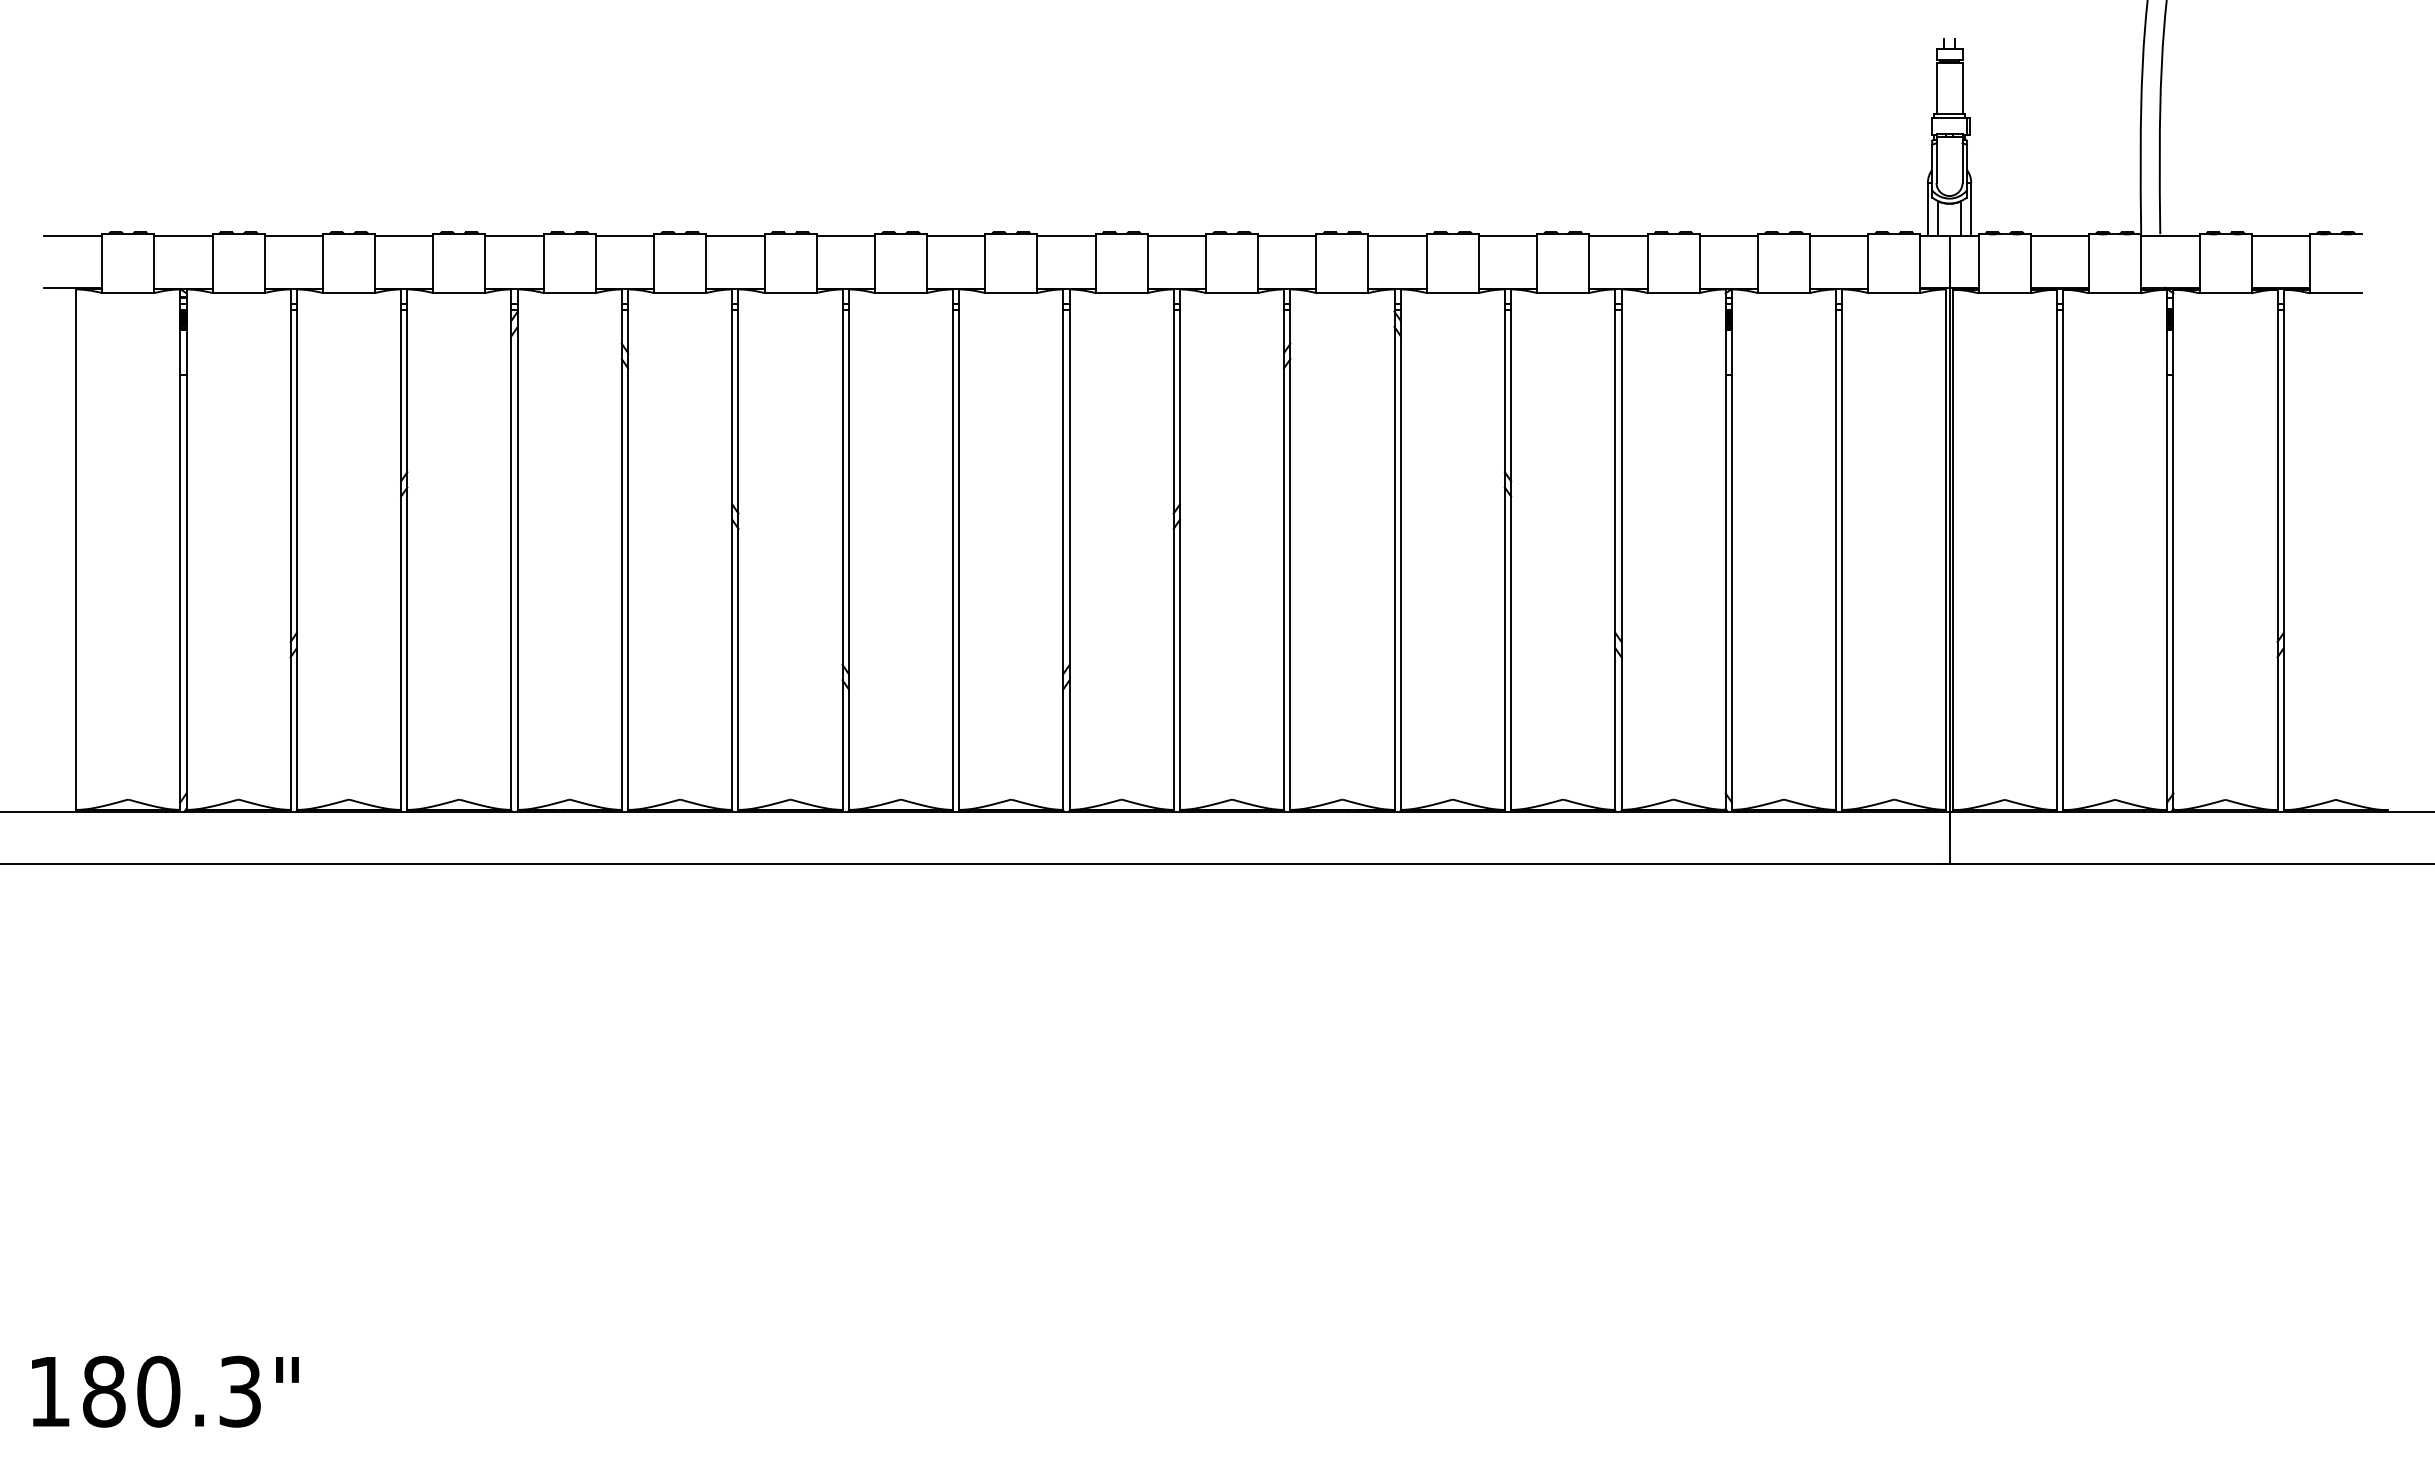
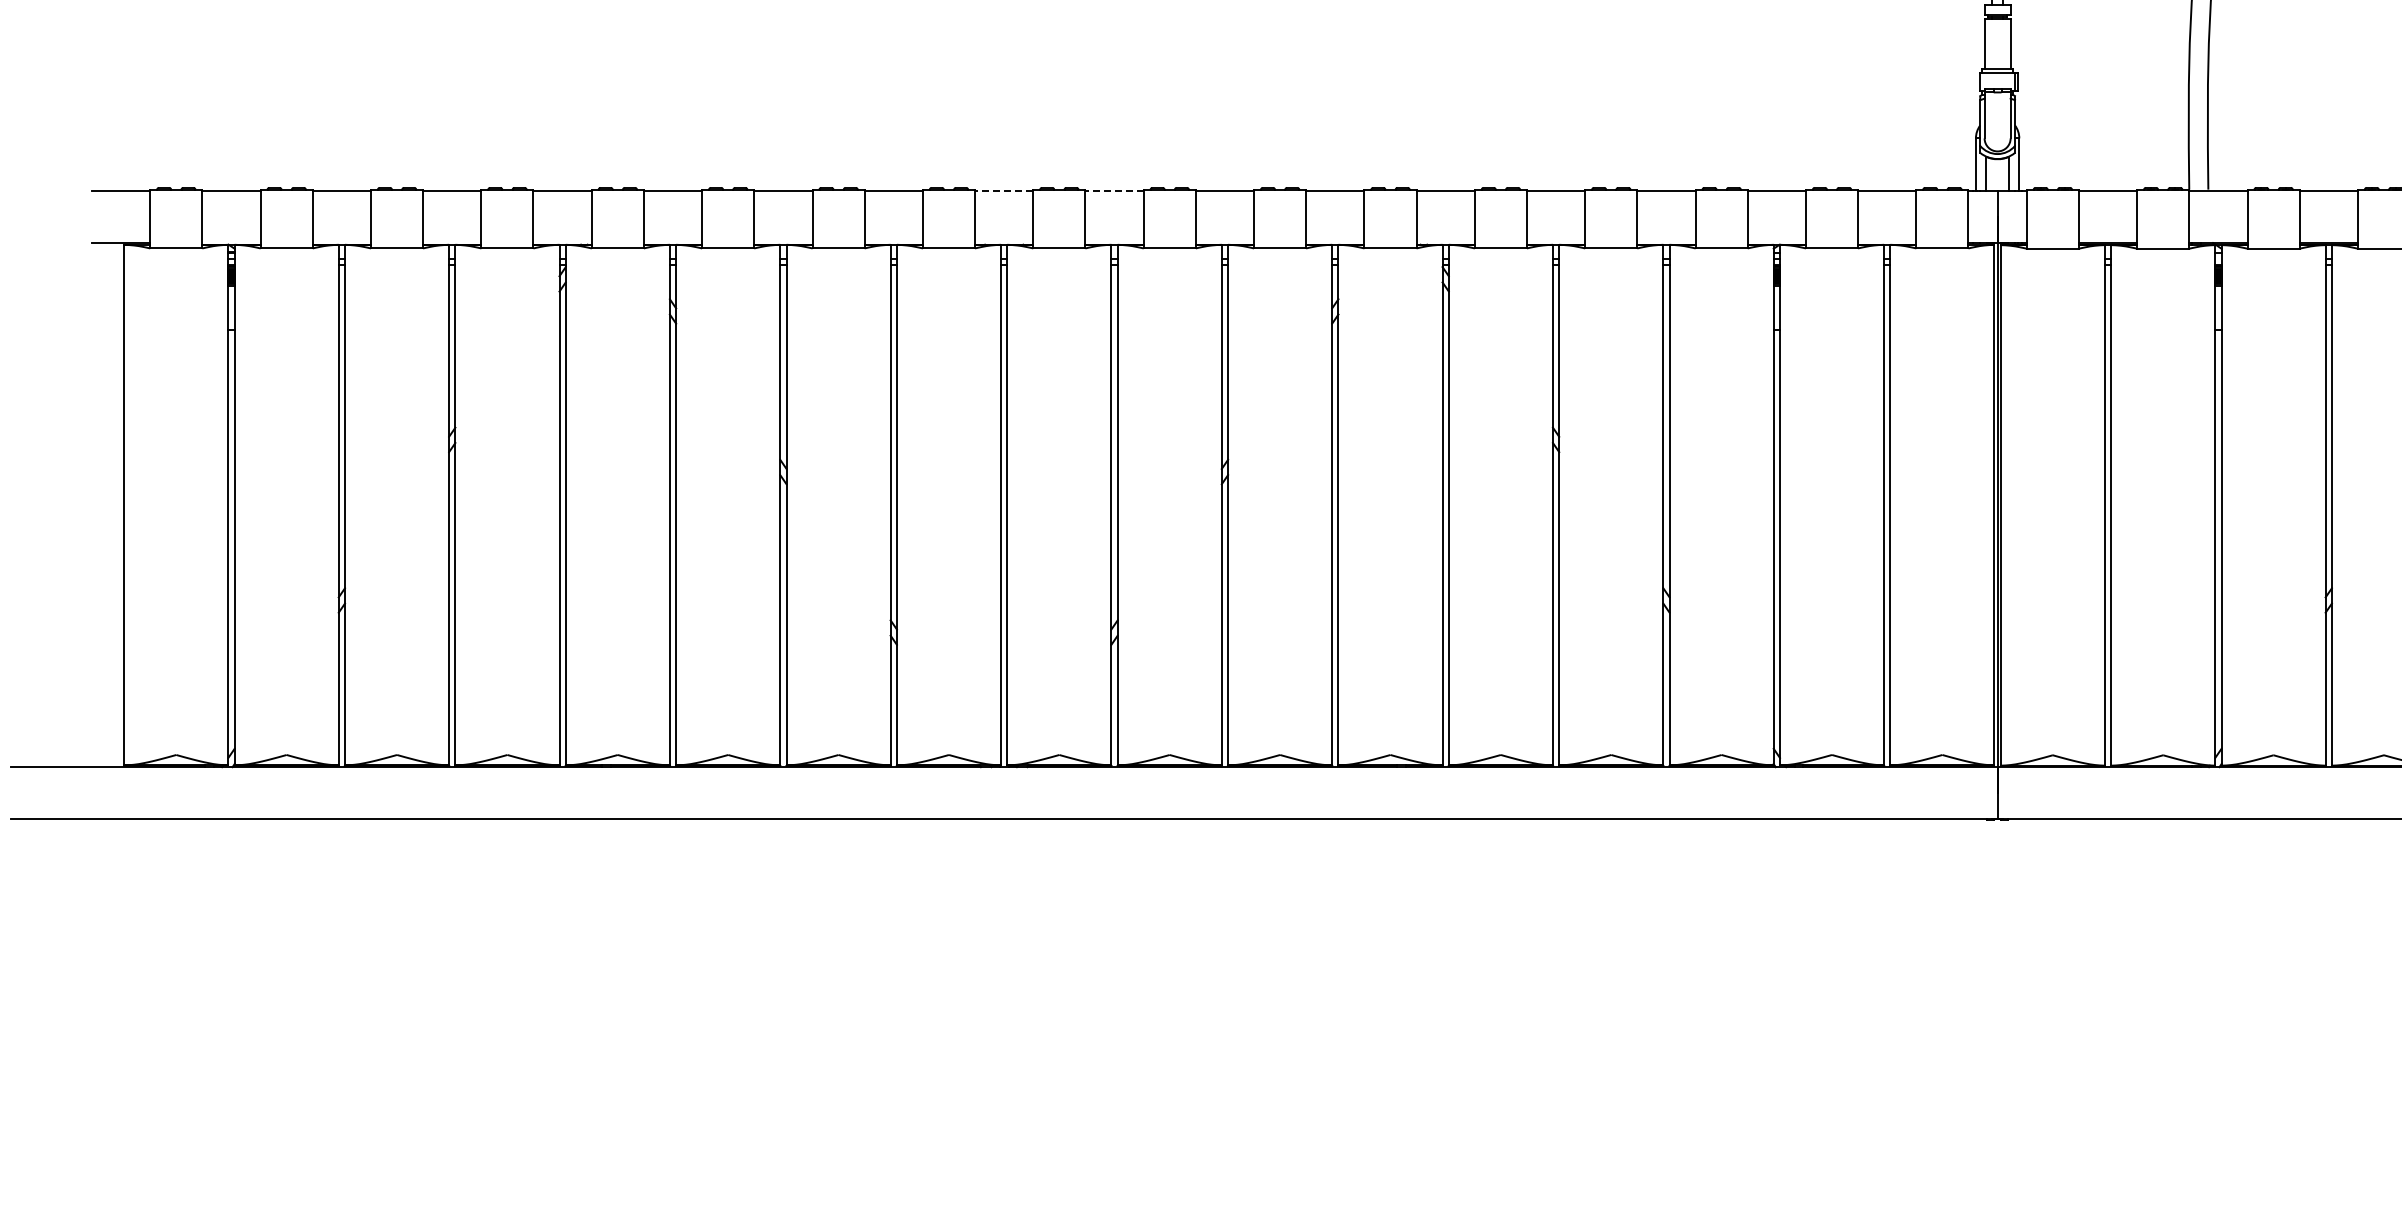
line: (955, 235) -> (1003, 190), solid -> dashed
line: (1065, 235) -> (1113, 190), solid -> dashed

